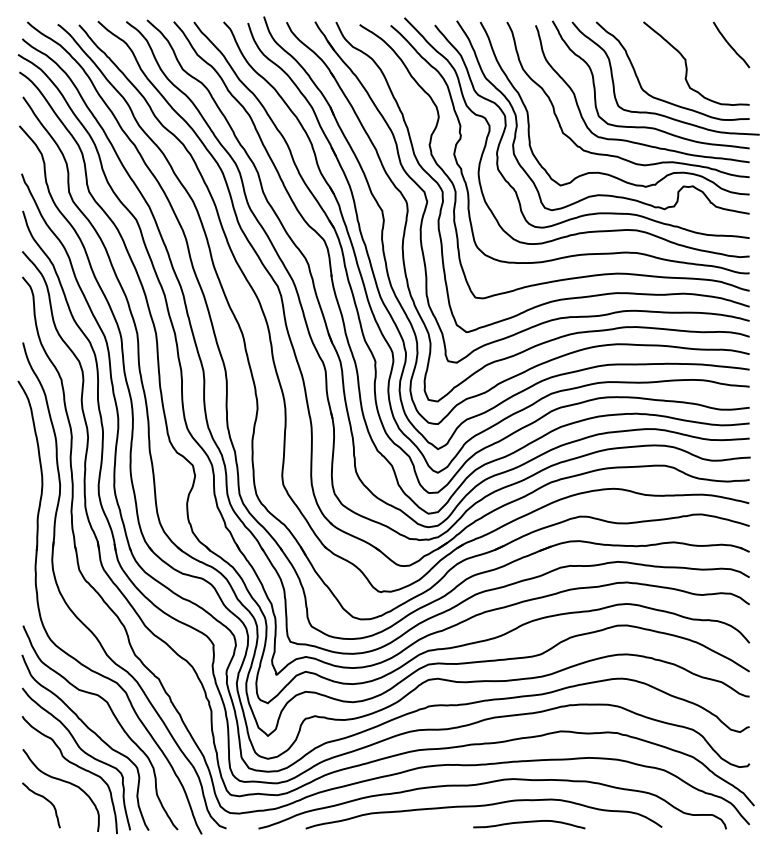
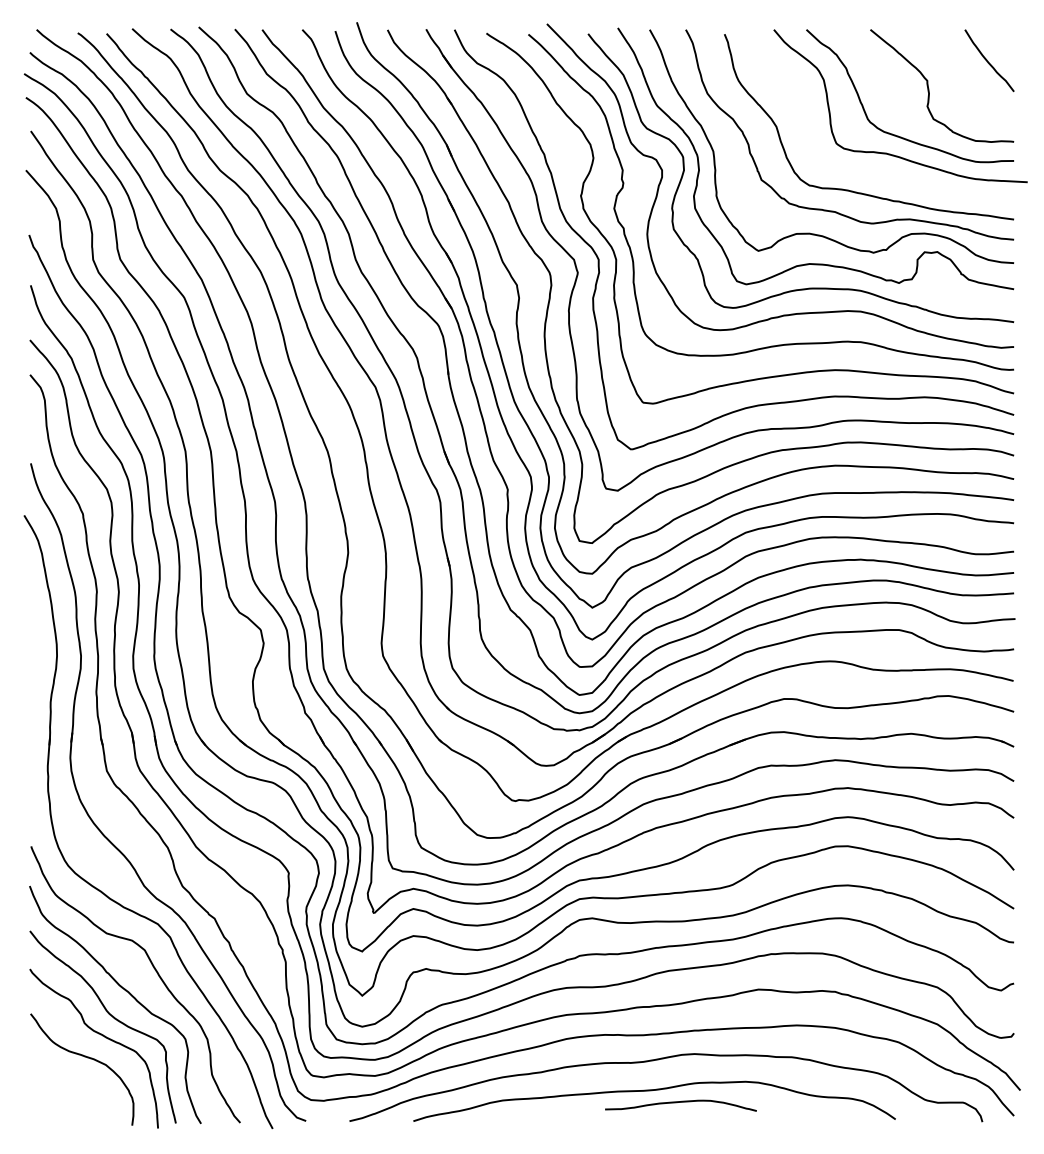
curve: (647, 126) -> (876, 171), removed
curve: (44, 799) -> (60, 1081), removed
curve: (528, 822) -> (680, 1102), moved

